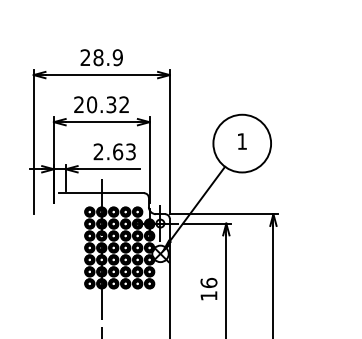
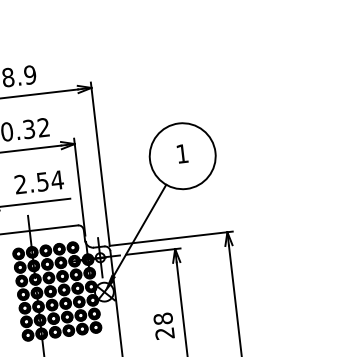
text: (124, 151) -> (50, 180), 2.63 -> 2.54
text: (208, 288) -> (163, 325), 16 -> 28

